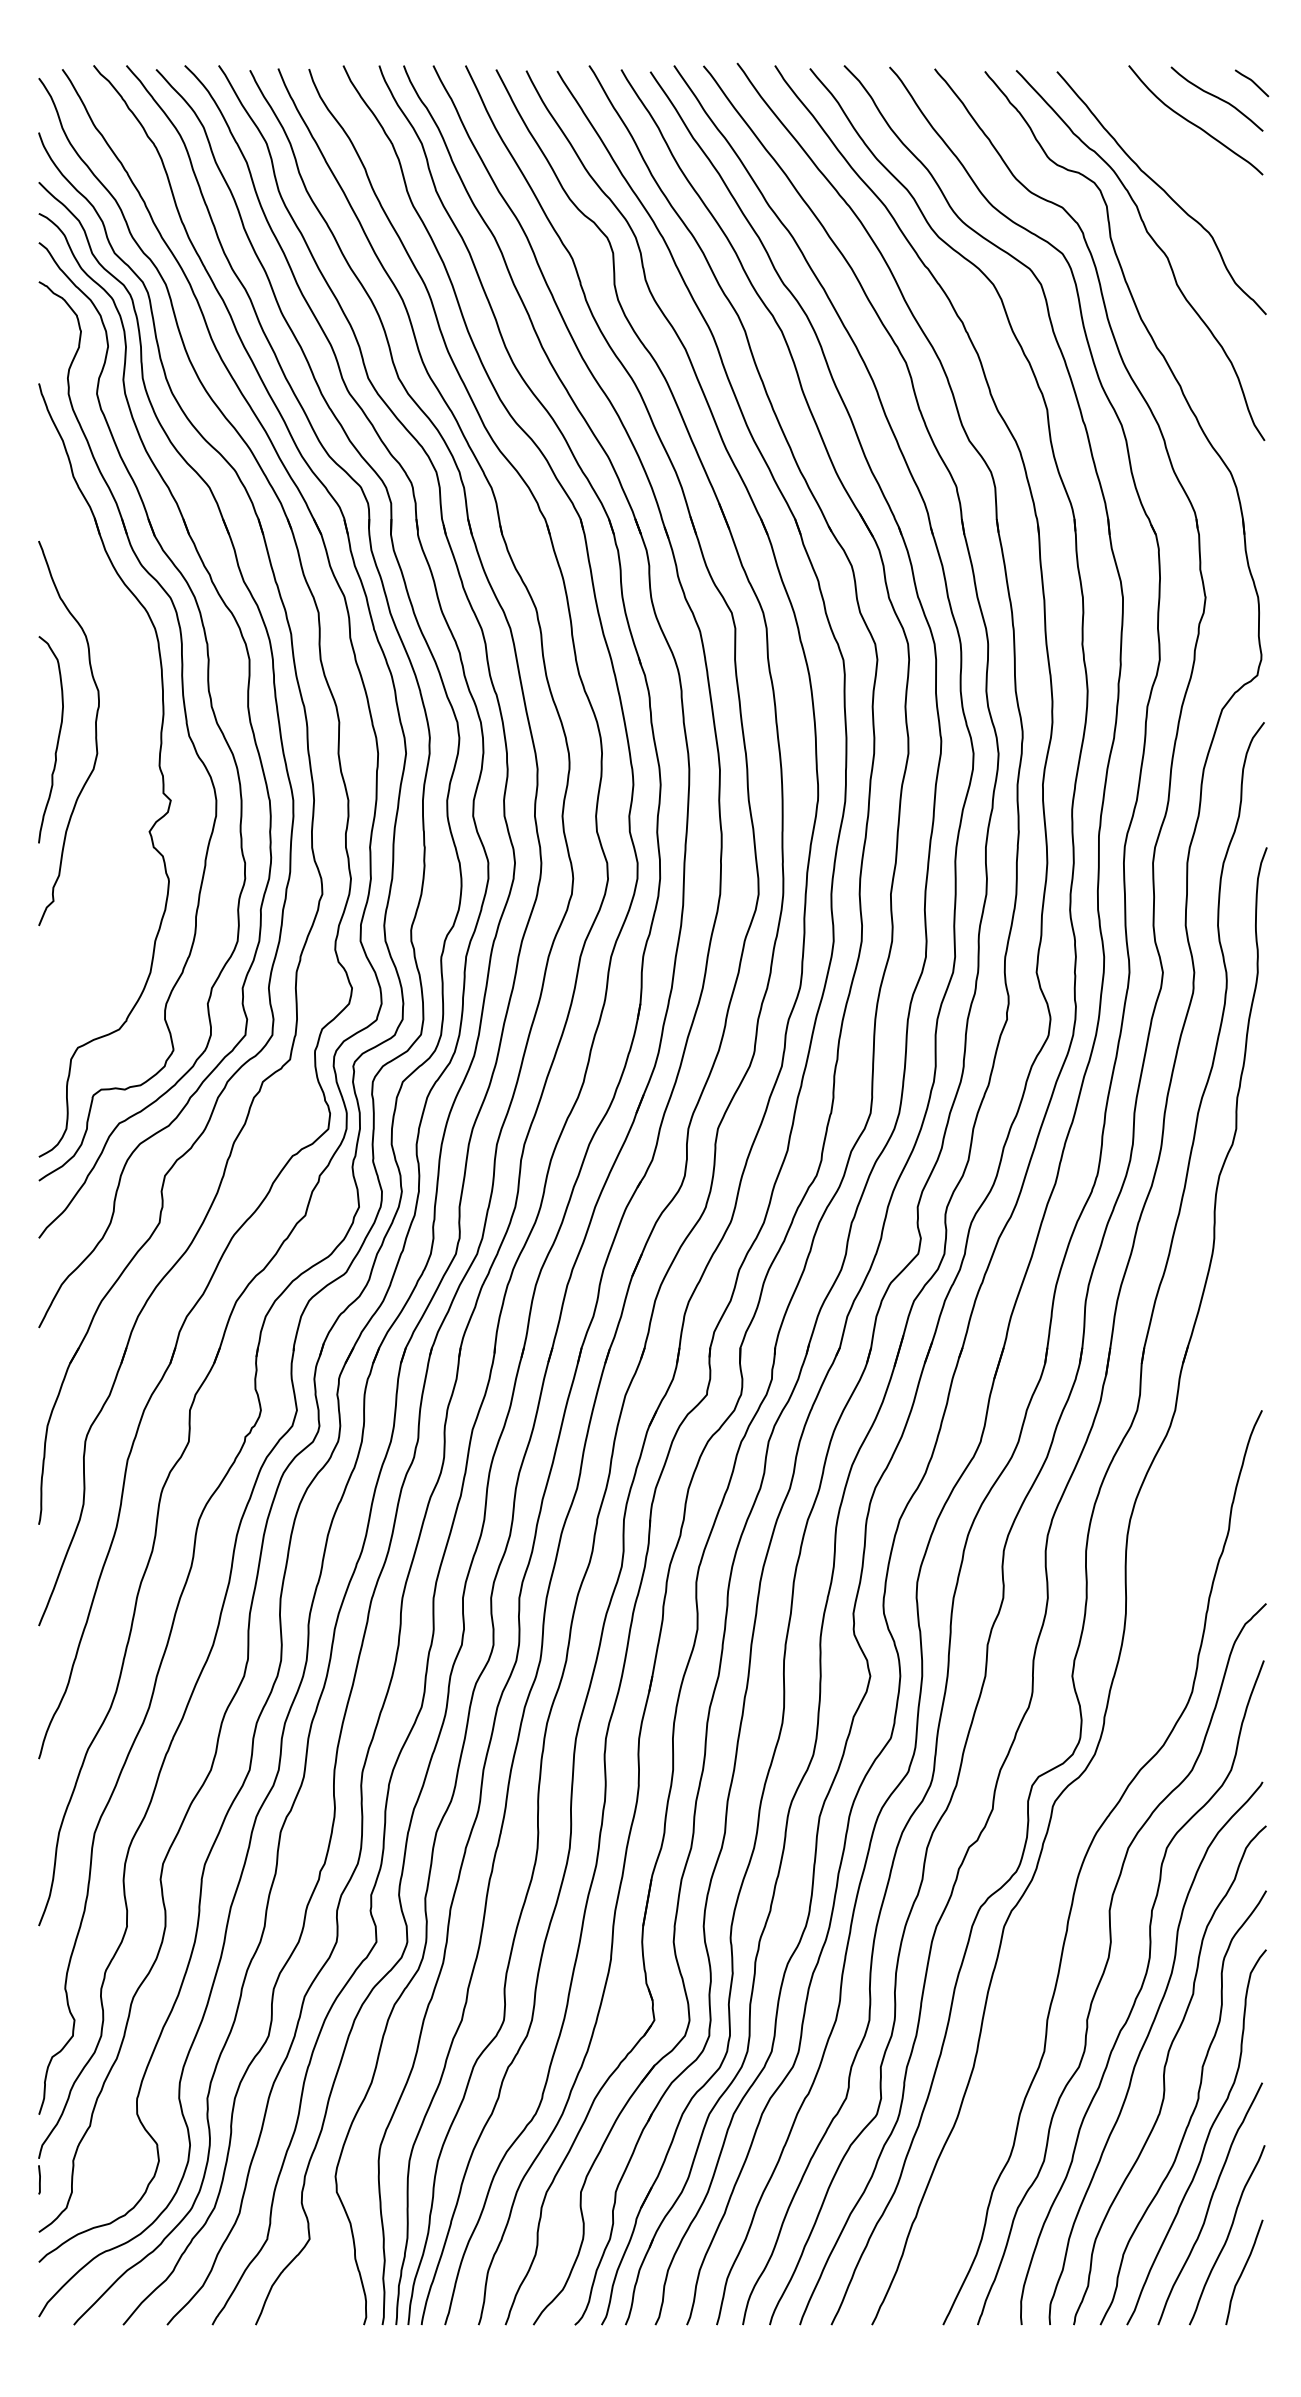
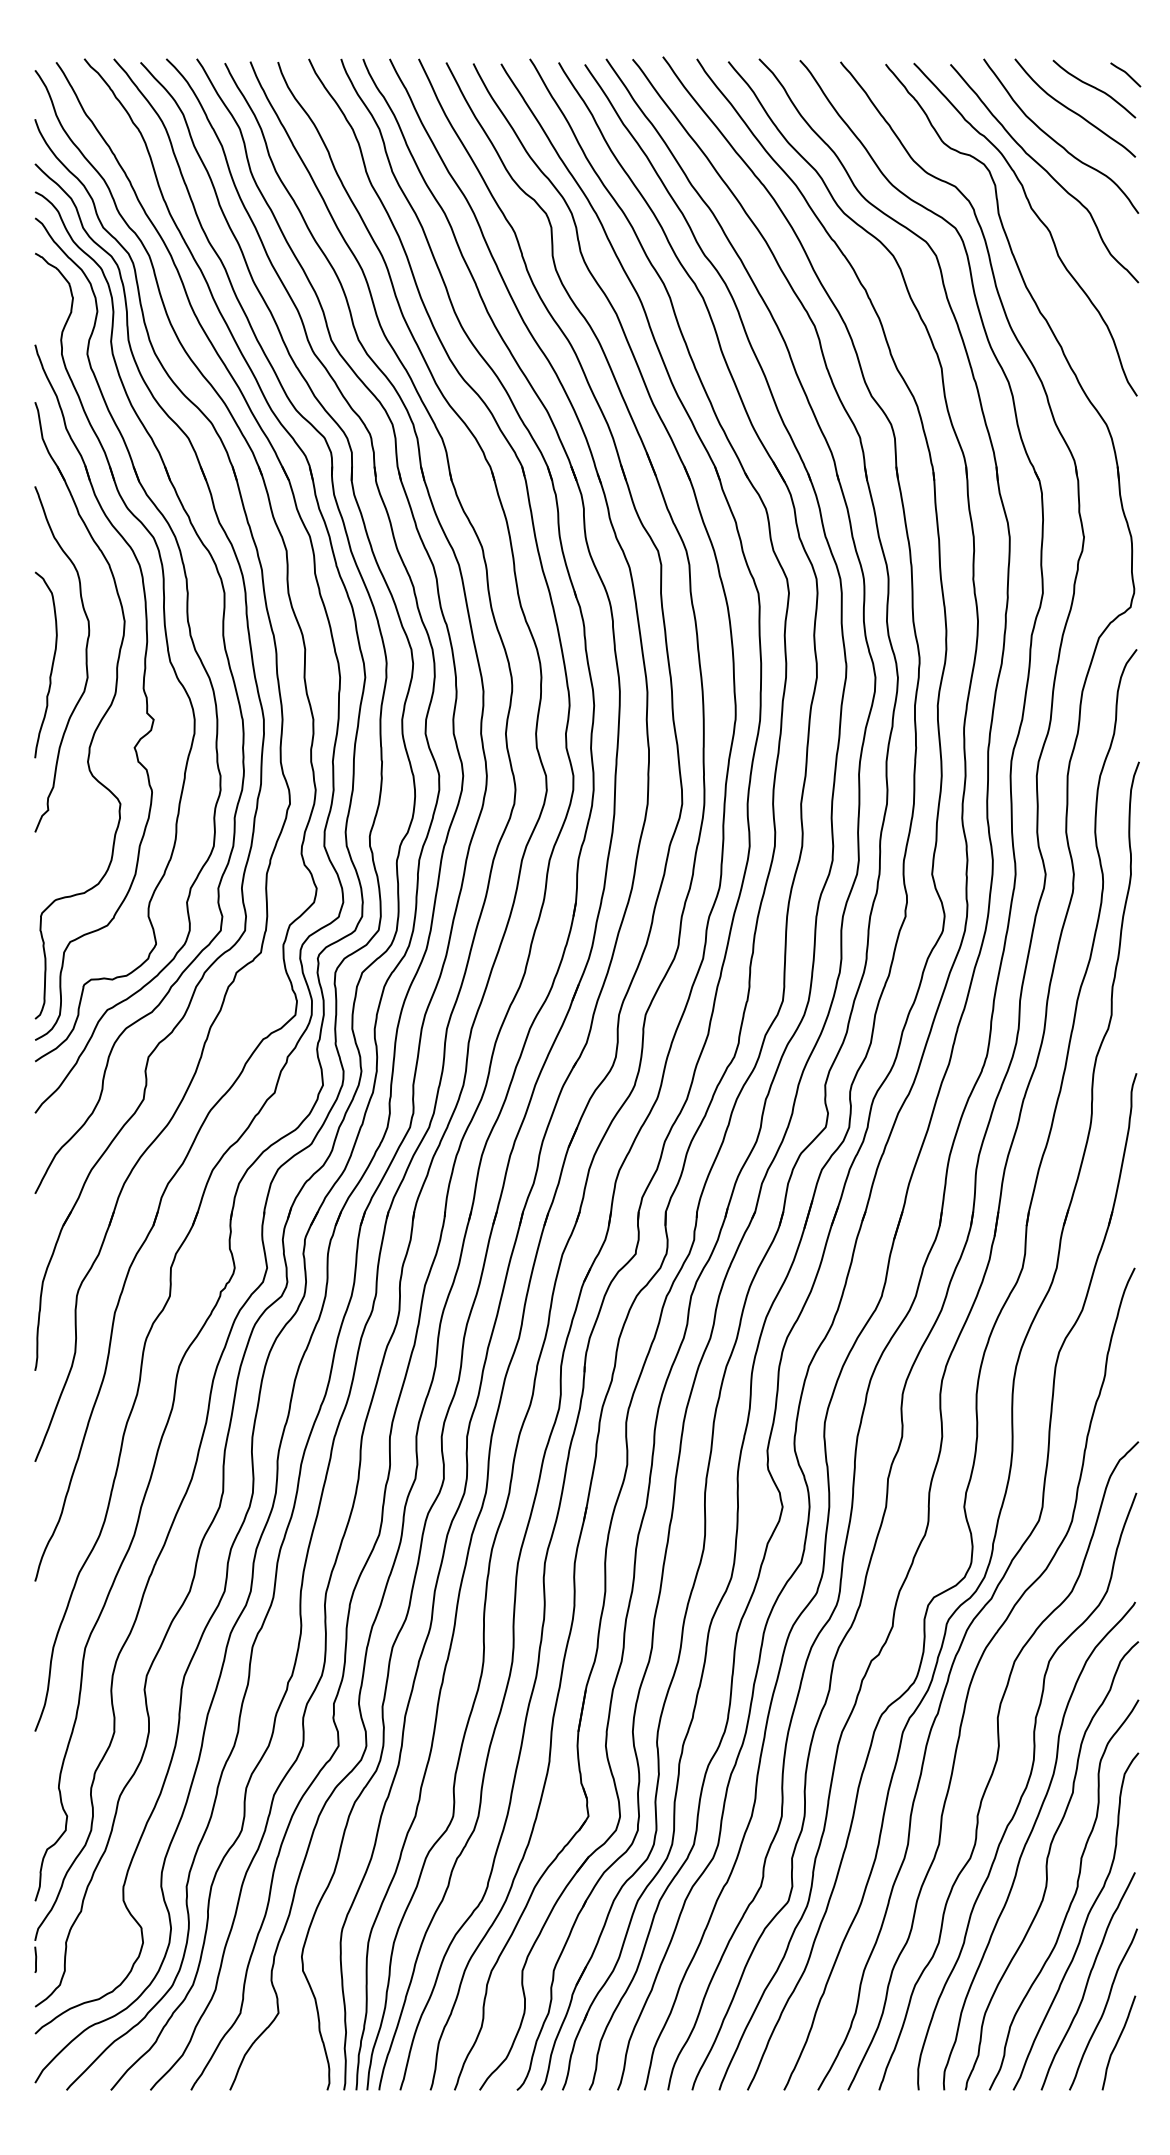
curve: (1177, 158) -> (1058, 142), added
part: (110, 802) -> (99, 721), added
part: (1105, 1767) -> (994, 1589), added

